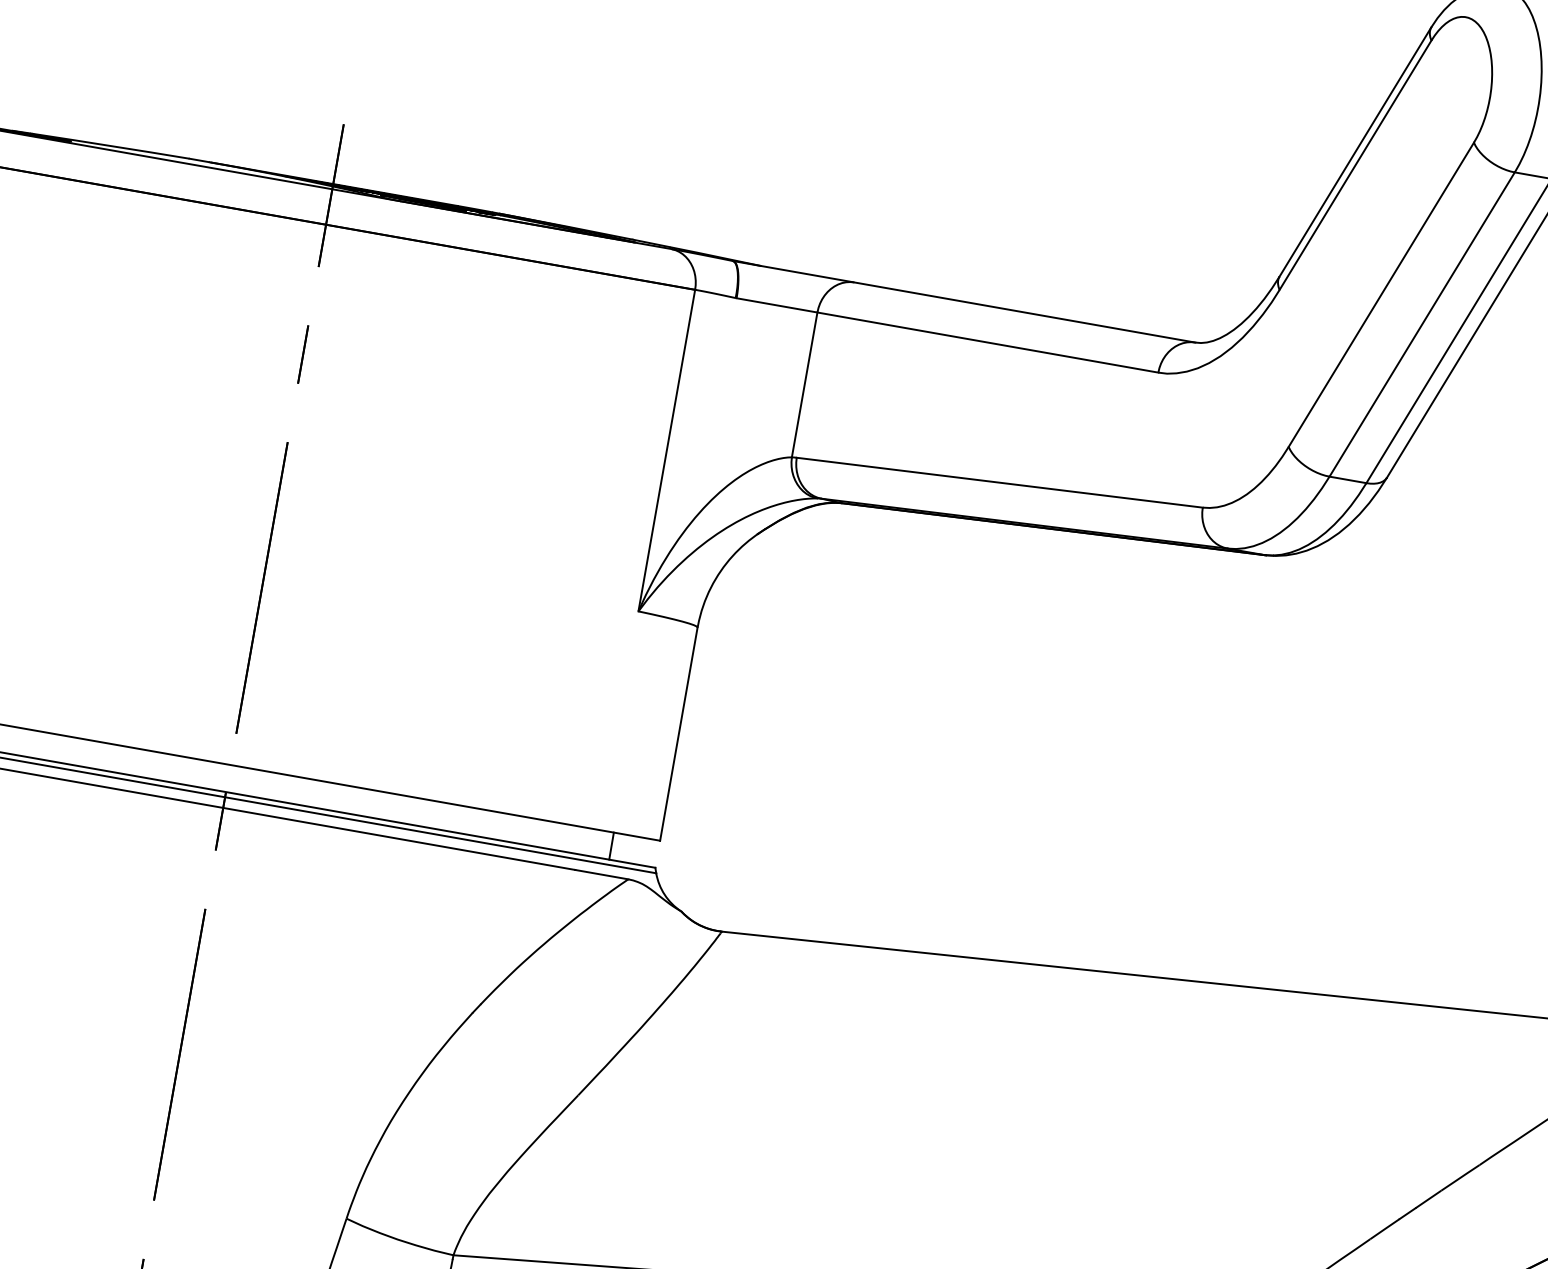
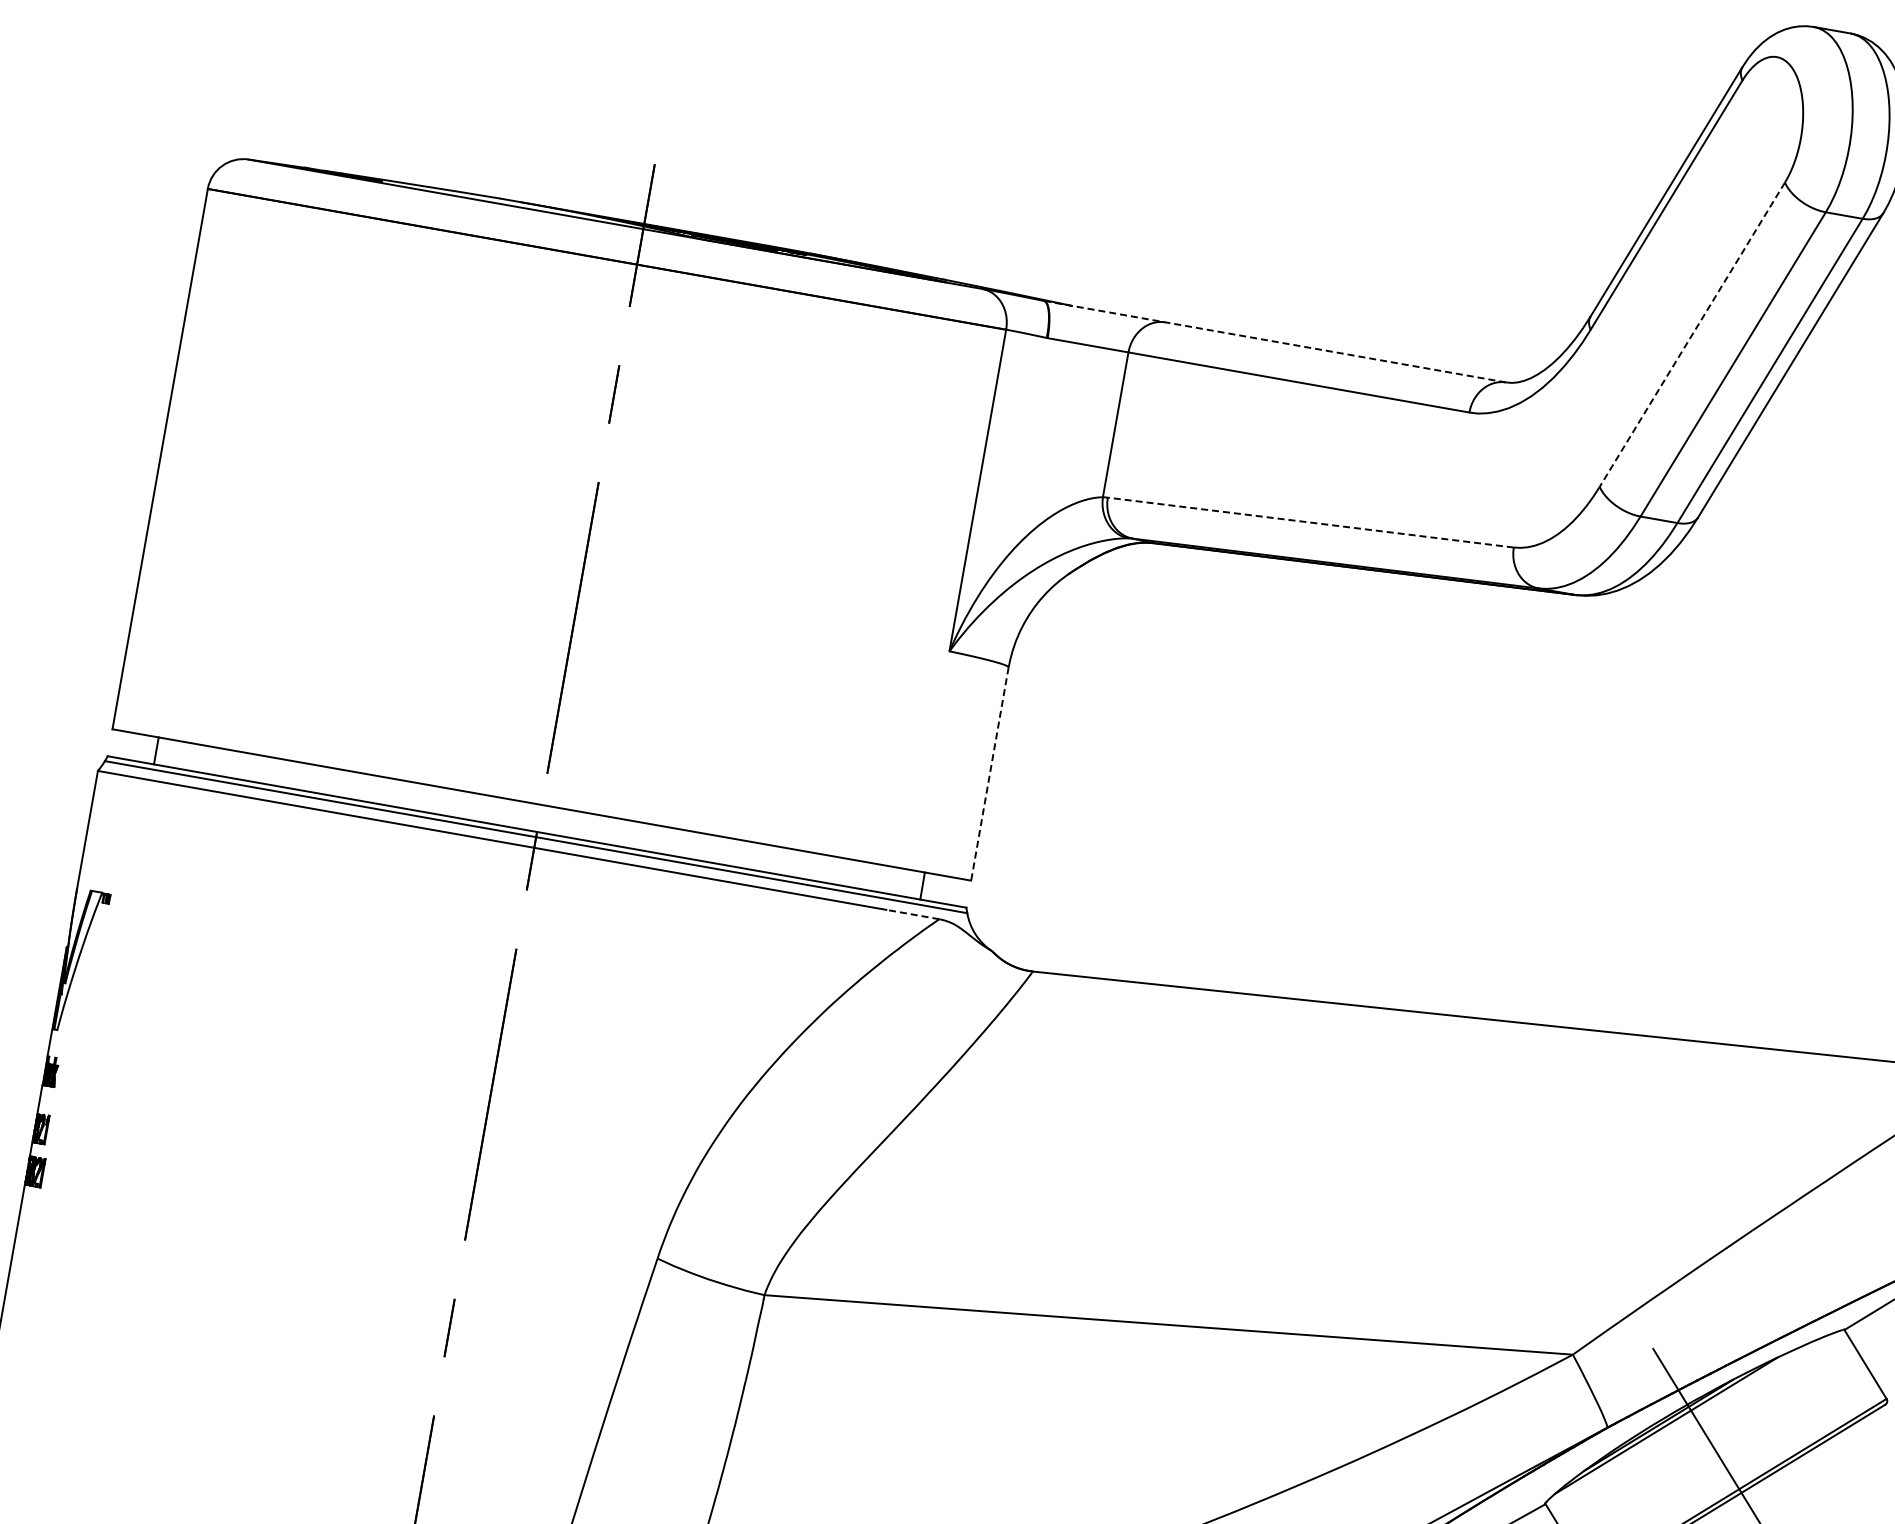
line: (1381, 295) -> (1692, 335), solid -> dashed
line: (964, 301) -> (1275, 341), solid -> dashed
line: (999, 482) -> (1310, 522), solid -> dashed
line: (678, 734) -> (989, 774), solid -> dashed
line: (601, 874) -> (912, 914), solid -> dashed

